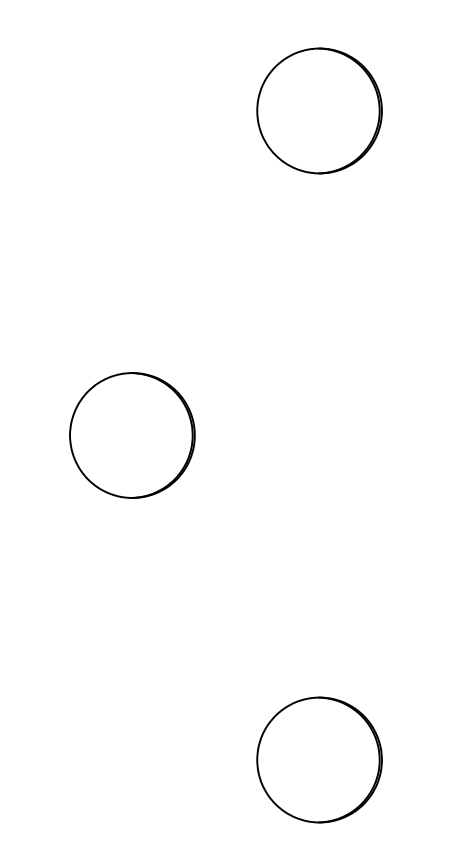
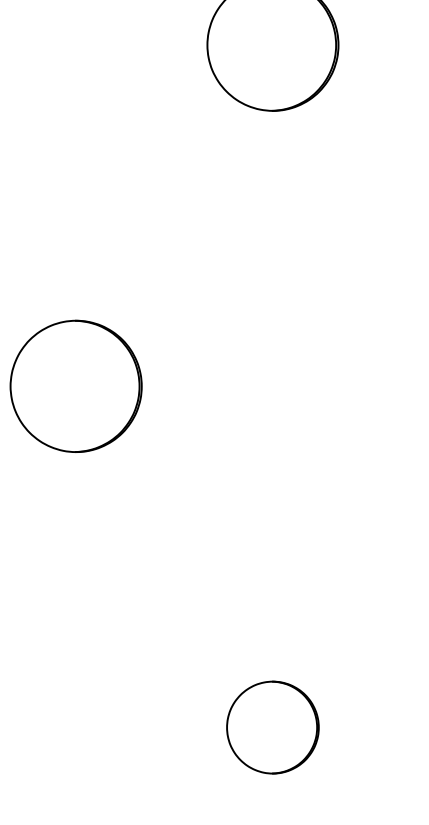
part: (319, 759) -> (272, 727), size x0.7

